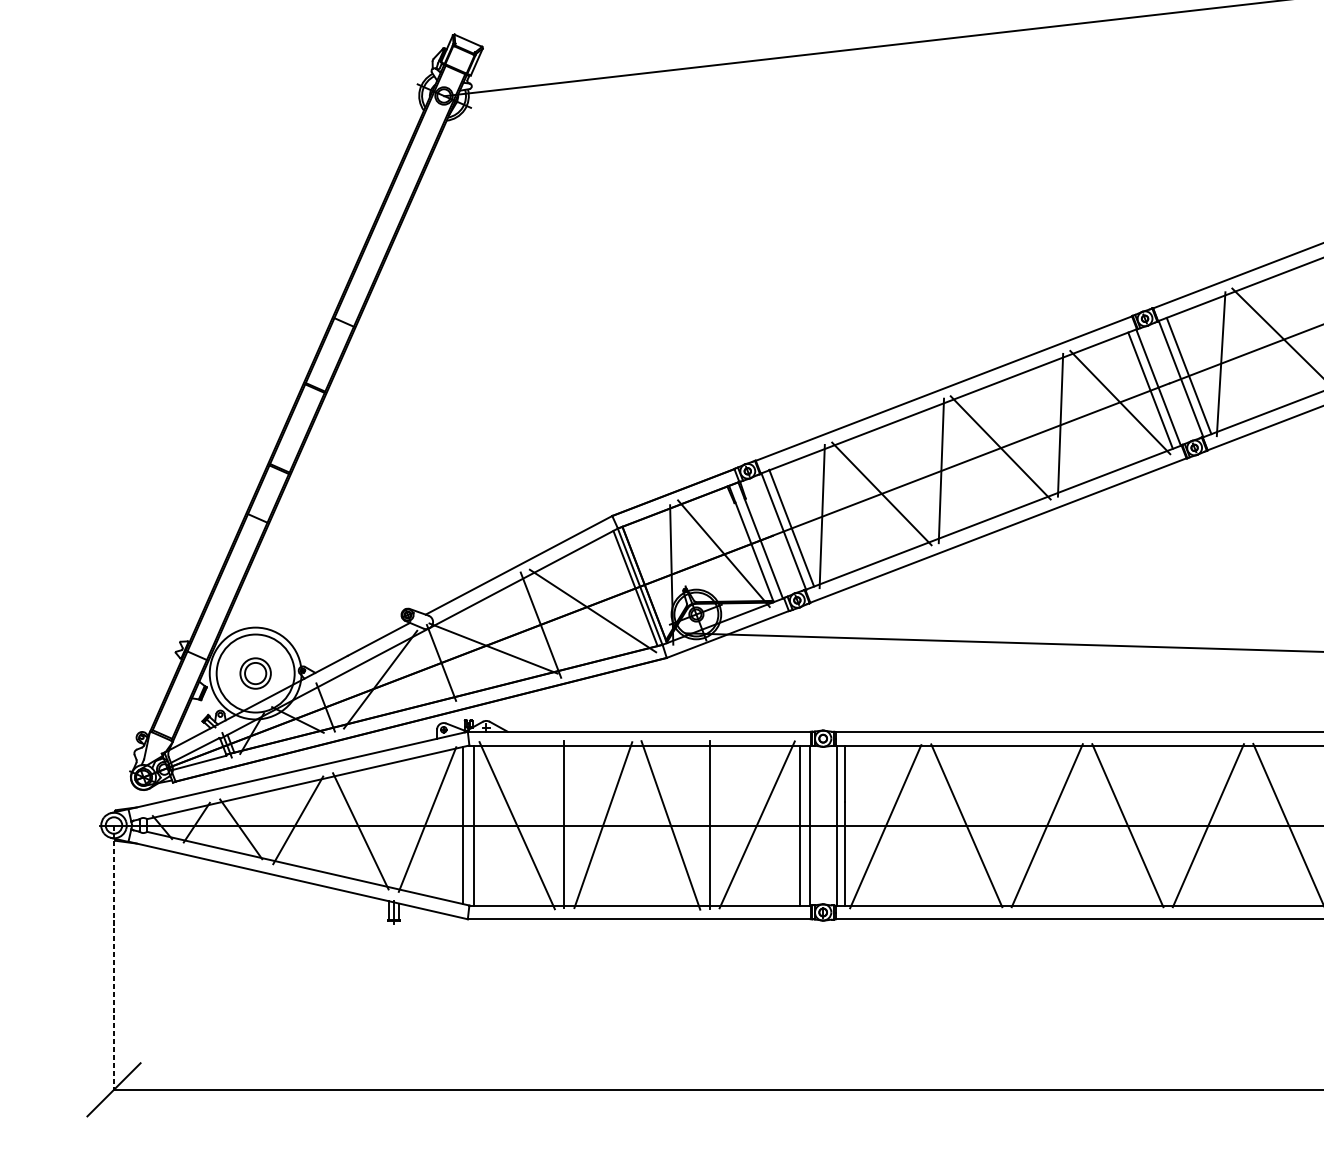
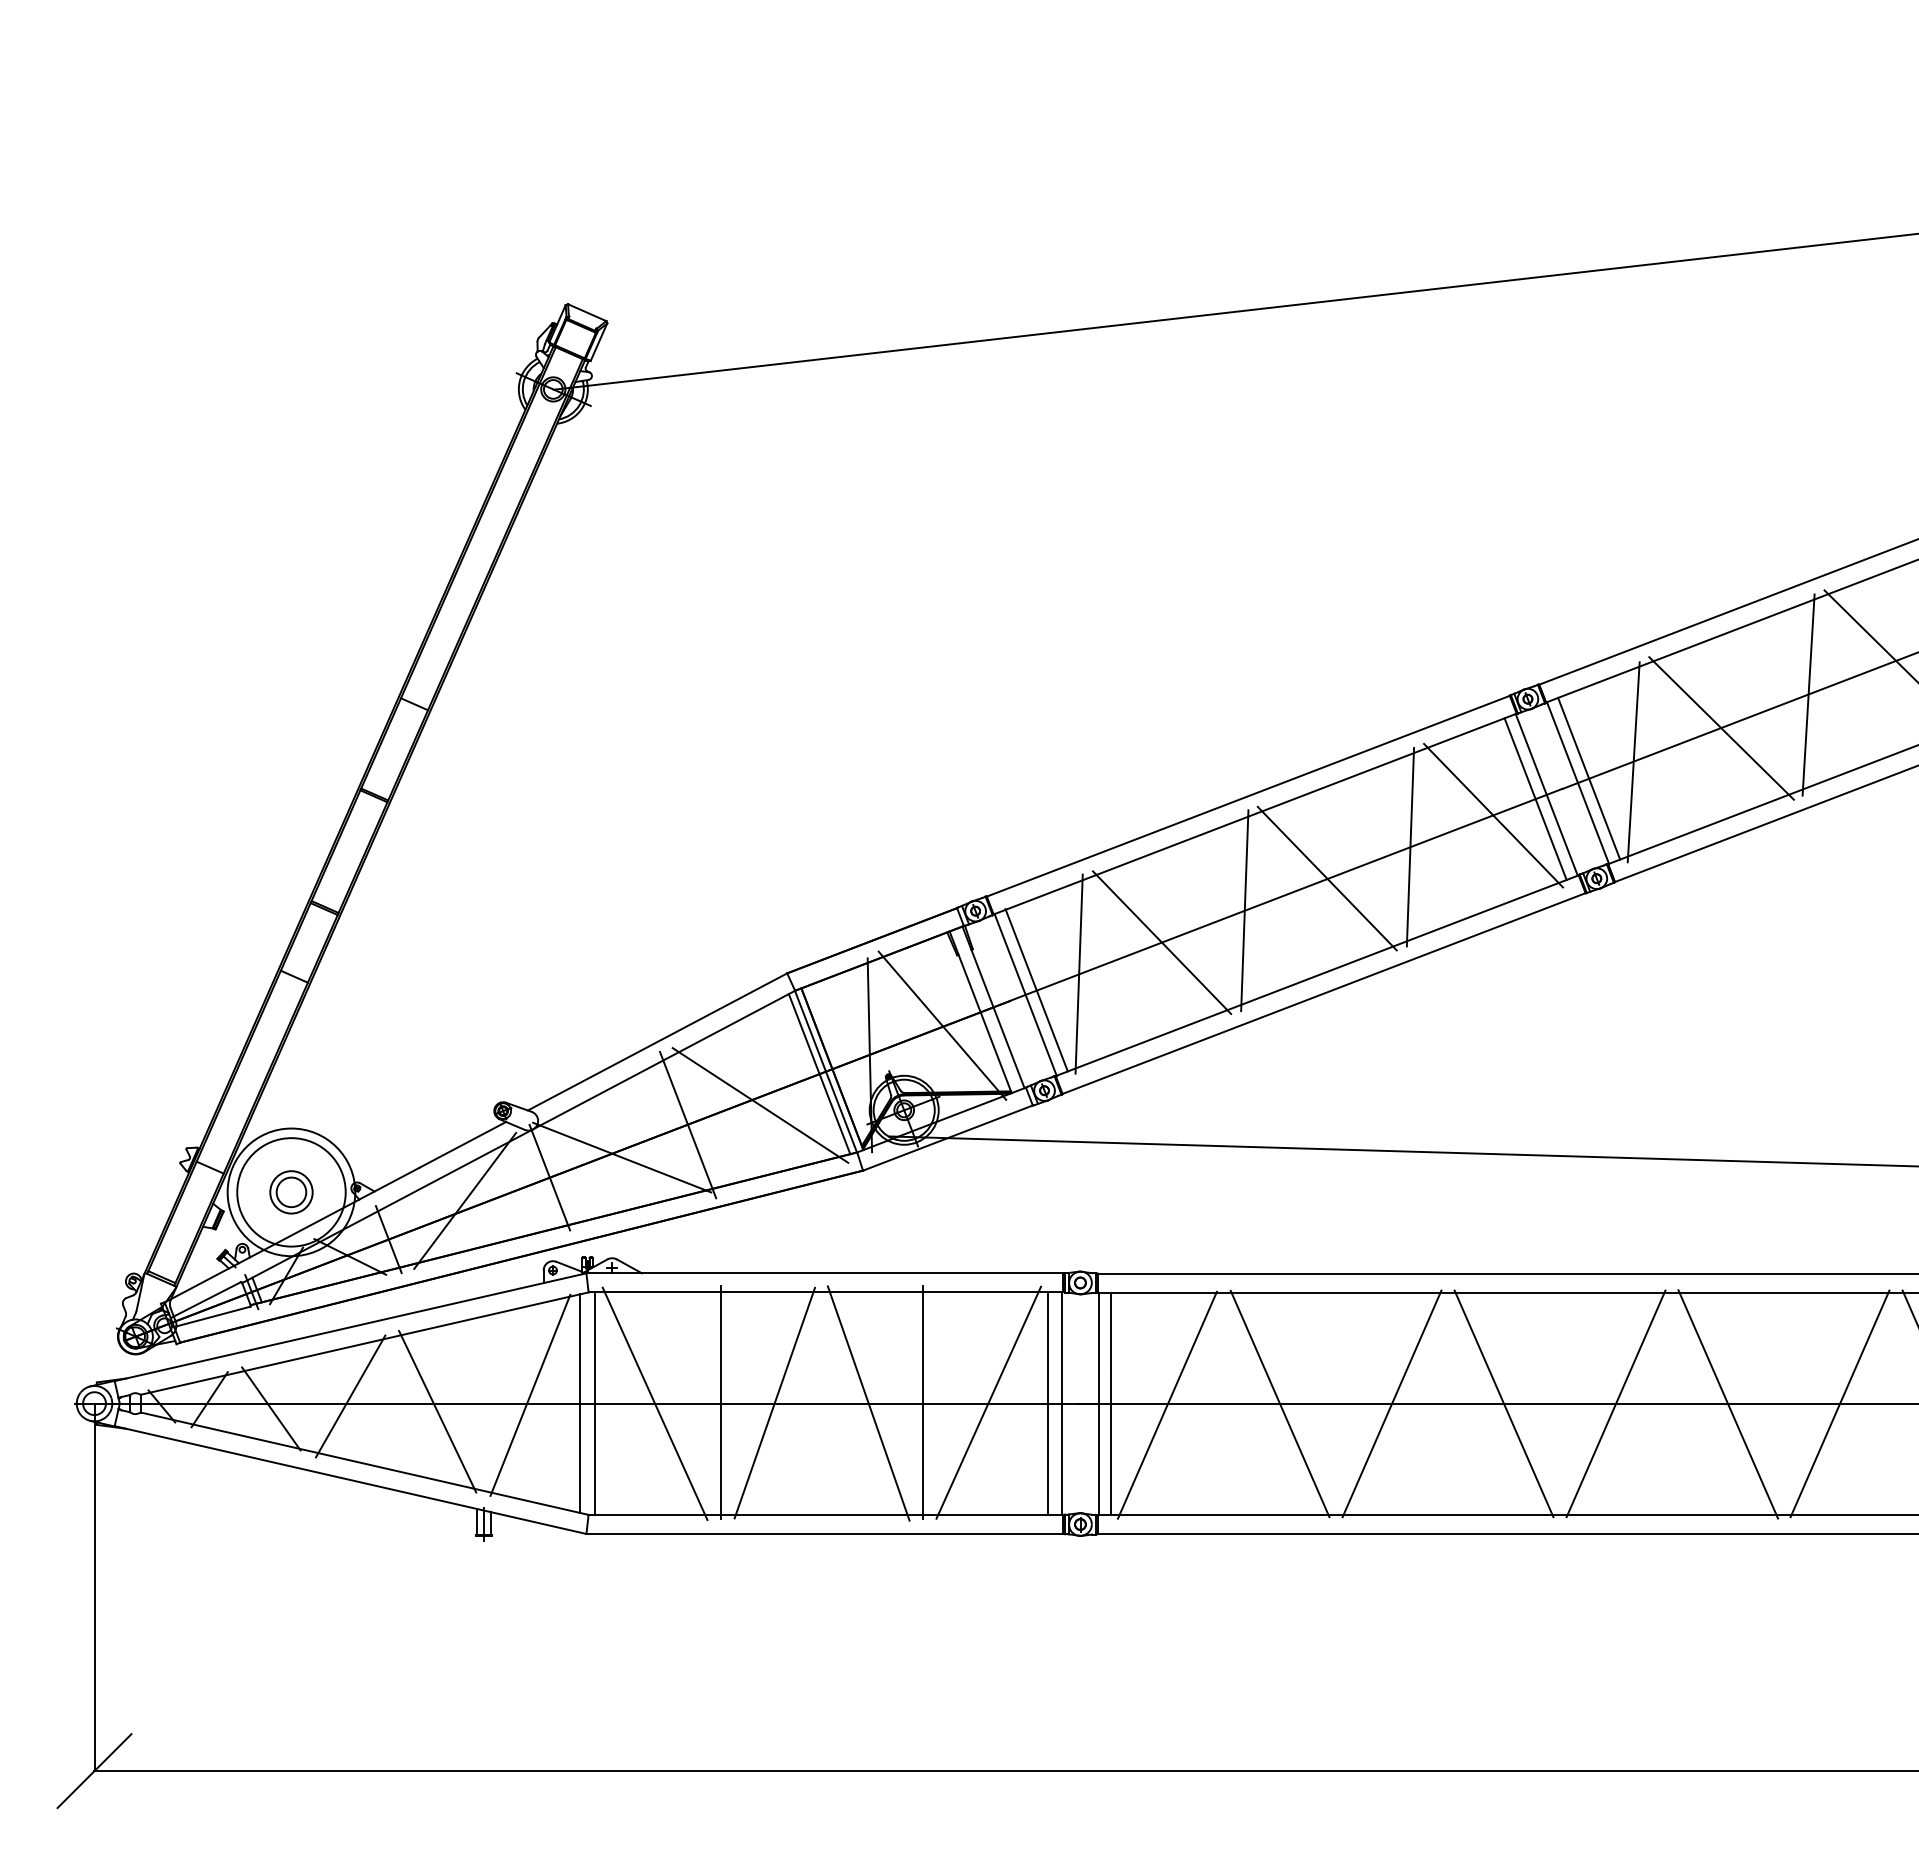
line: (113, 957) -> (94, 1587), dashed -> solid

